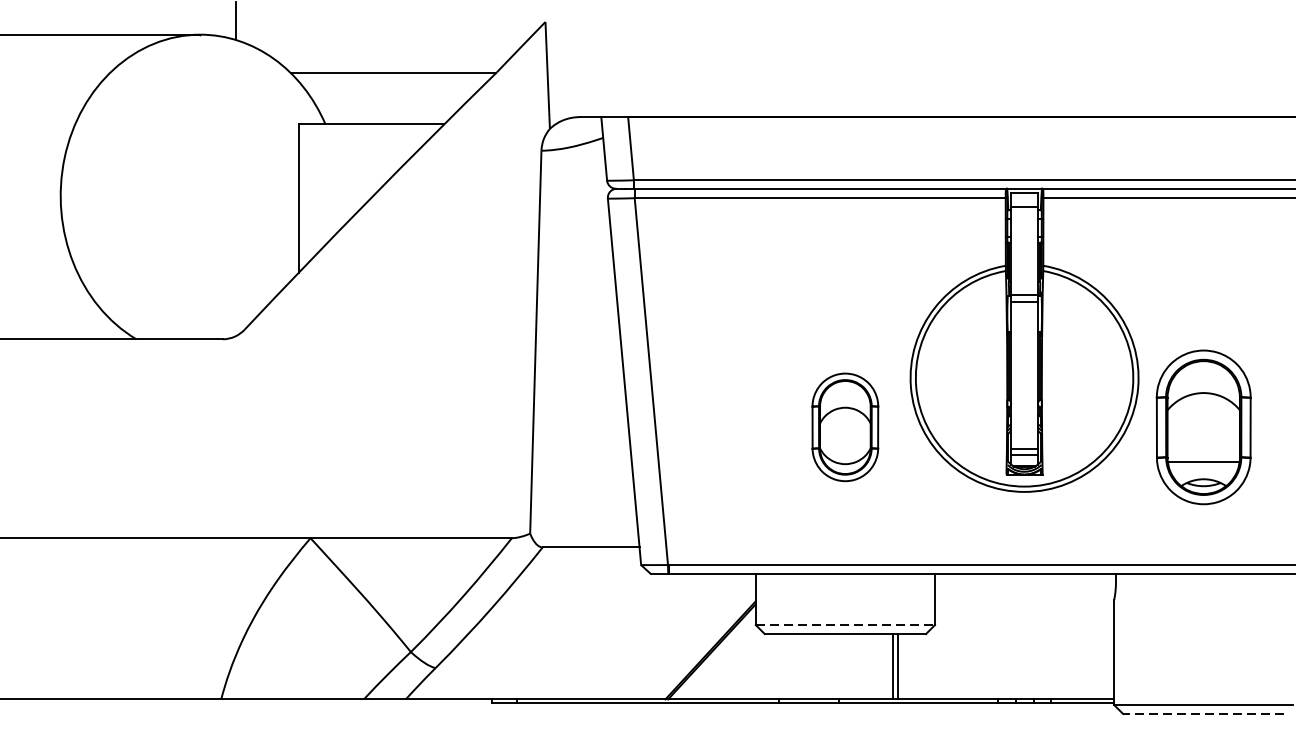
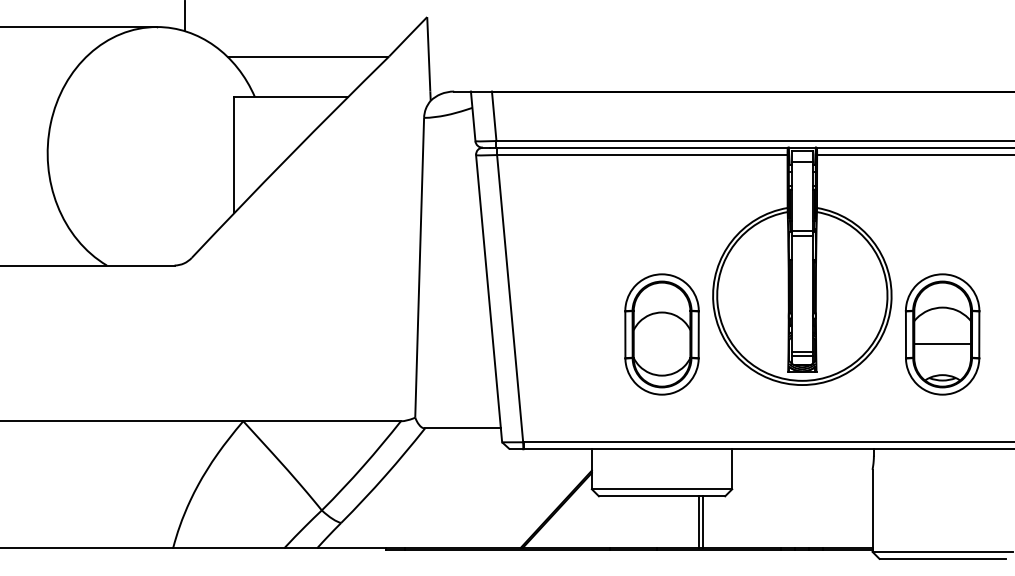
part: (844, 427) -> (661, 334), size x1.43
line: (1203, 461) -> (942, 343), moved
line: (845, 625) -> (662, 489), dashed -> solid
line: (1203, 713) -> (942, 558), dashed -> solid

